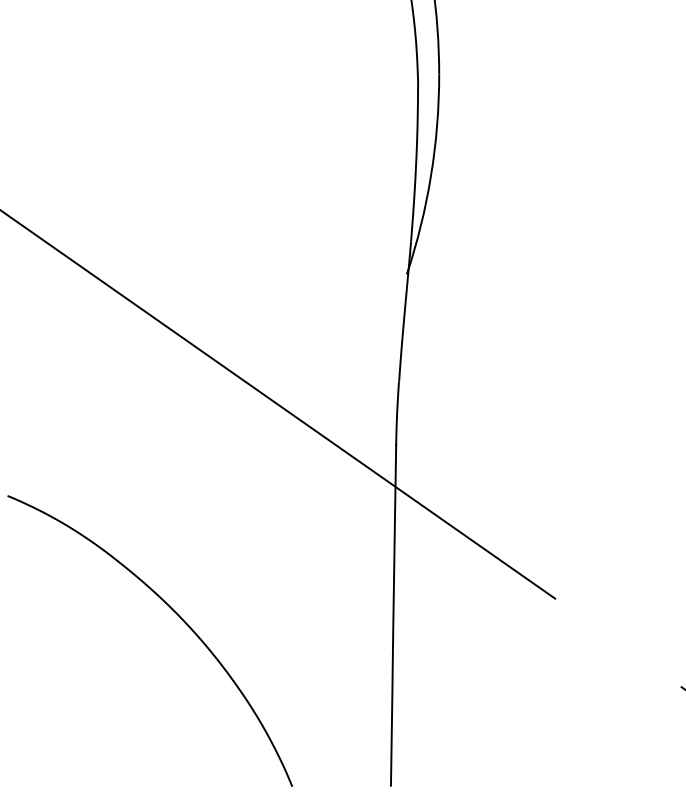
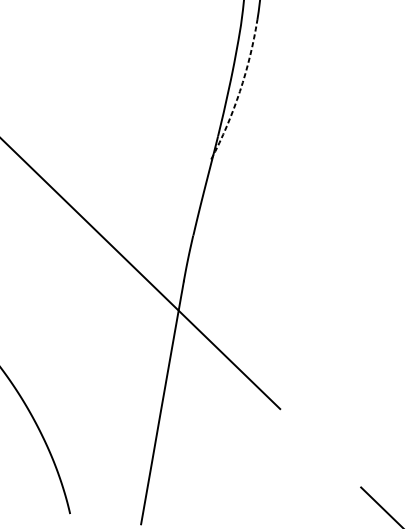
arc: (431, 175) -> (240, 91), solid -> dashed

